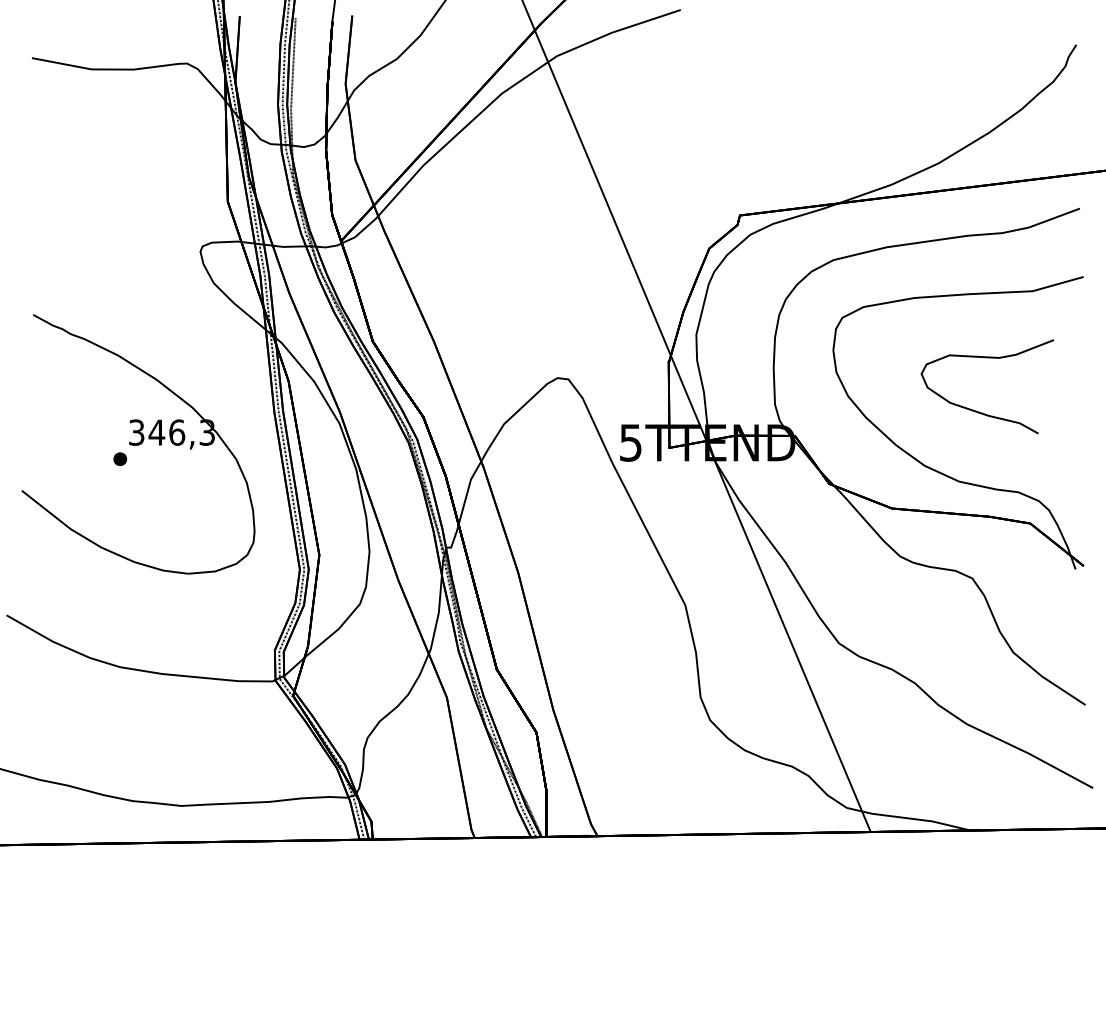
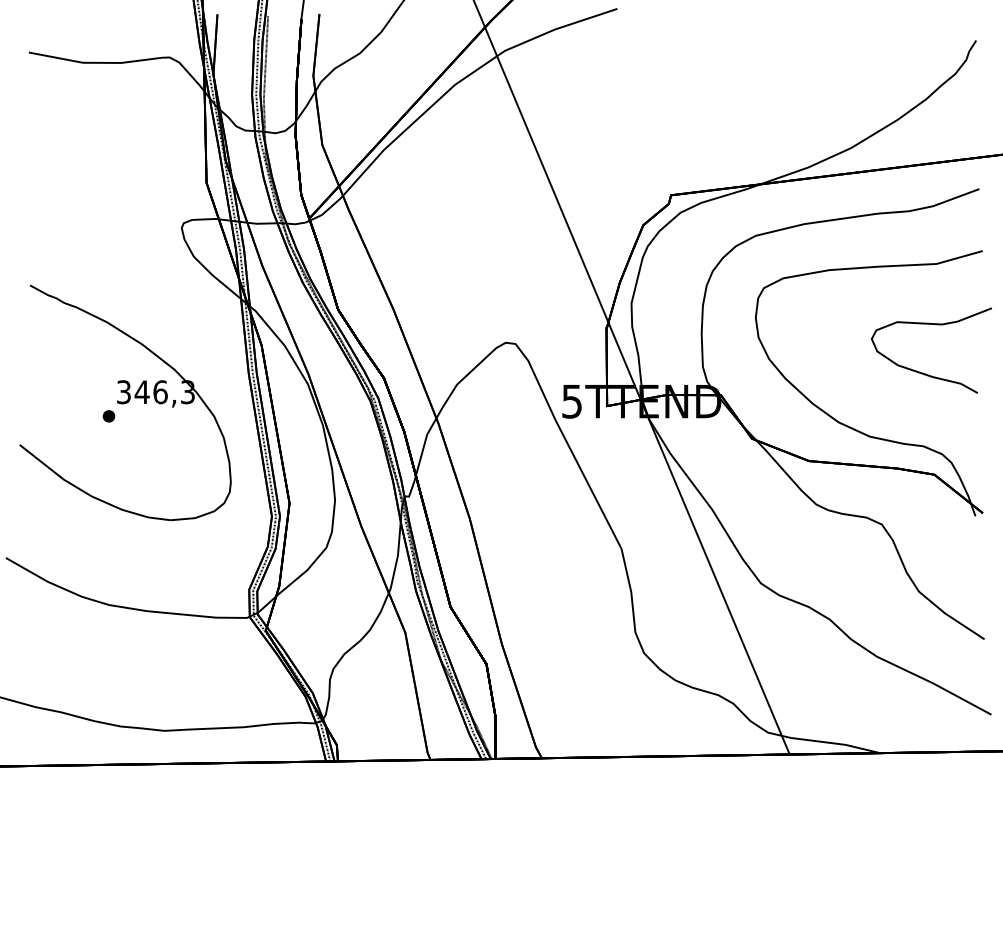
curve: (977, 410) -> (922, 372), moved

